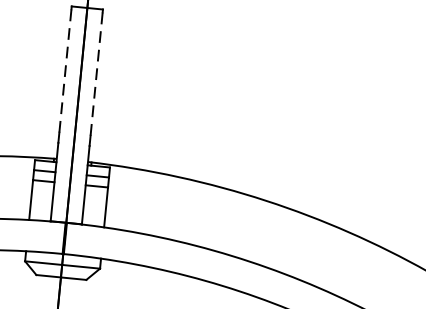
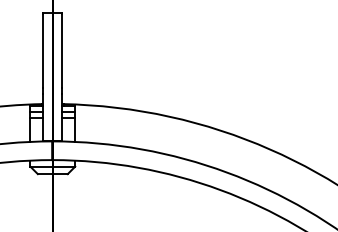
line: (65, 71) -> (43, 51), dashed -> solid
line: (95, 74) -> (61, 51), dashed -> solid

